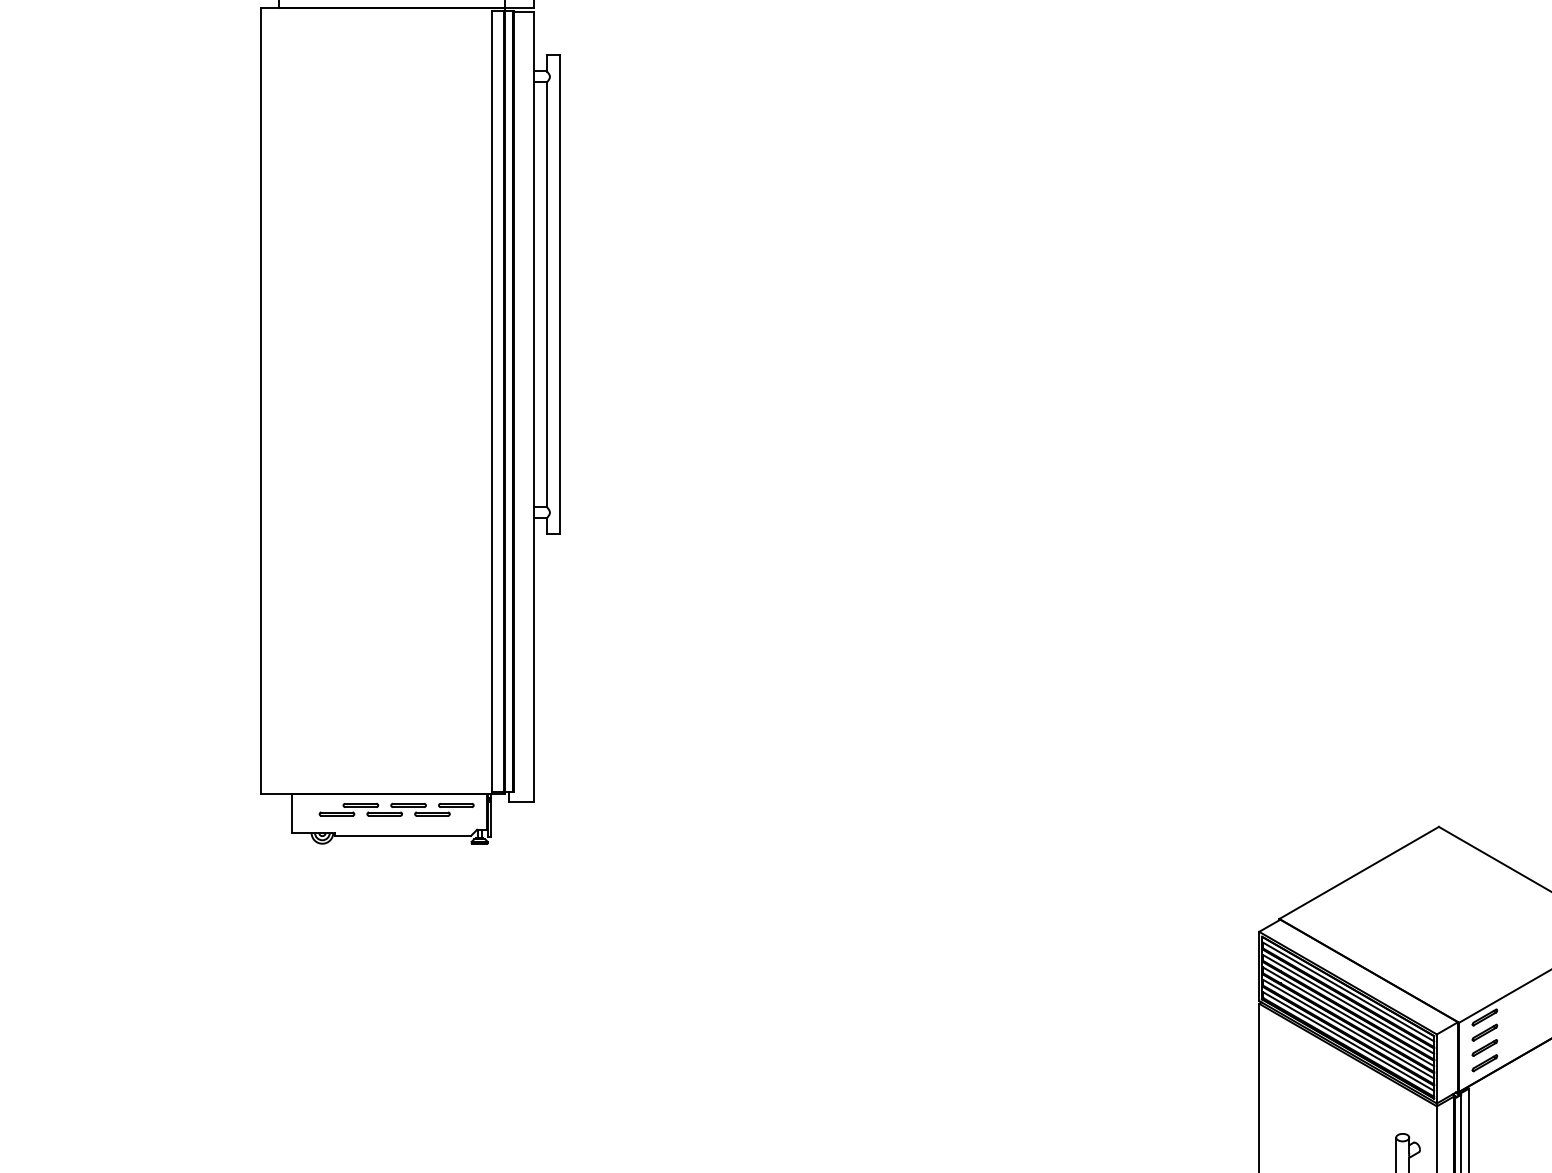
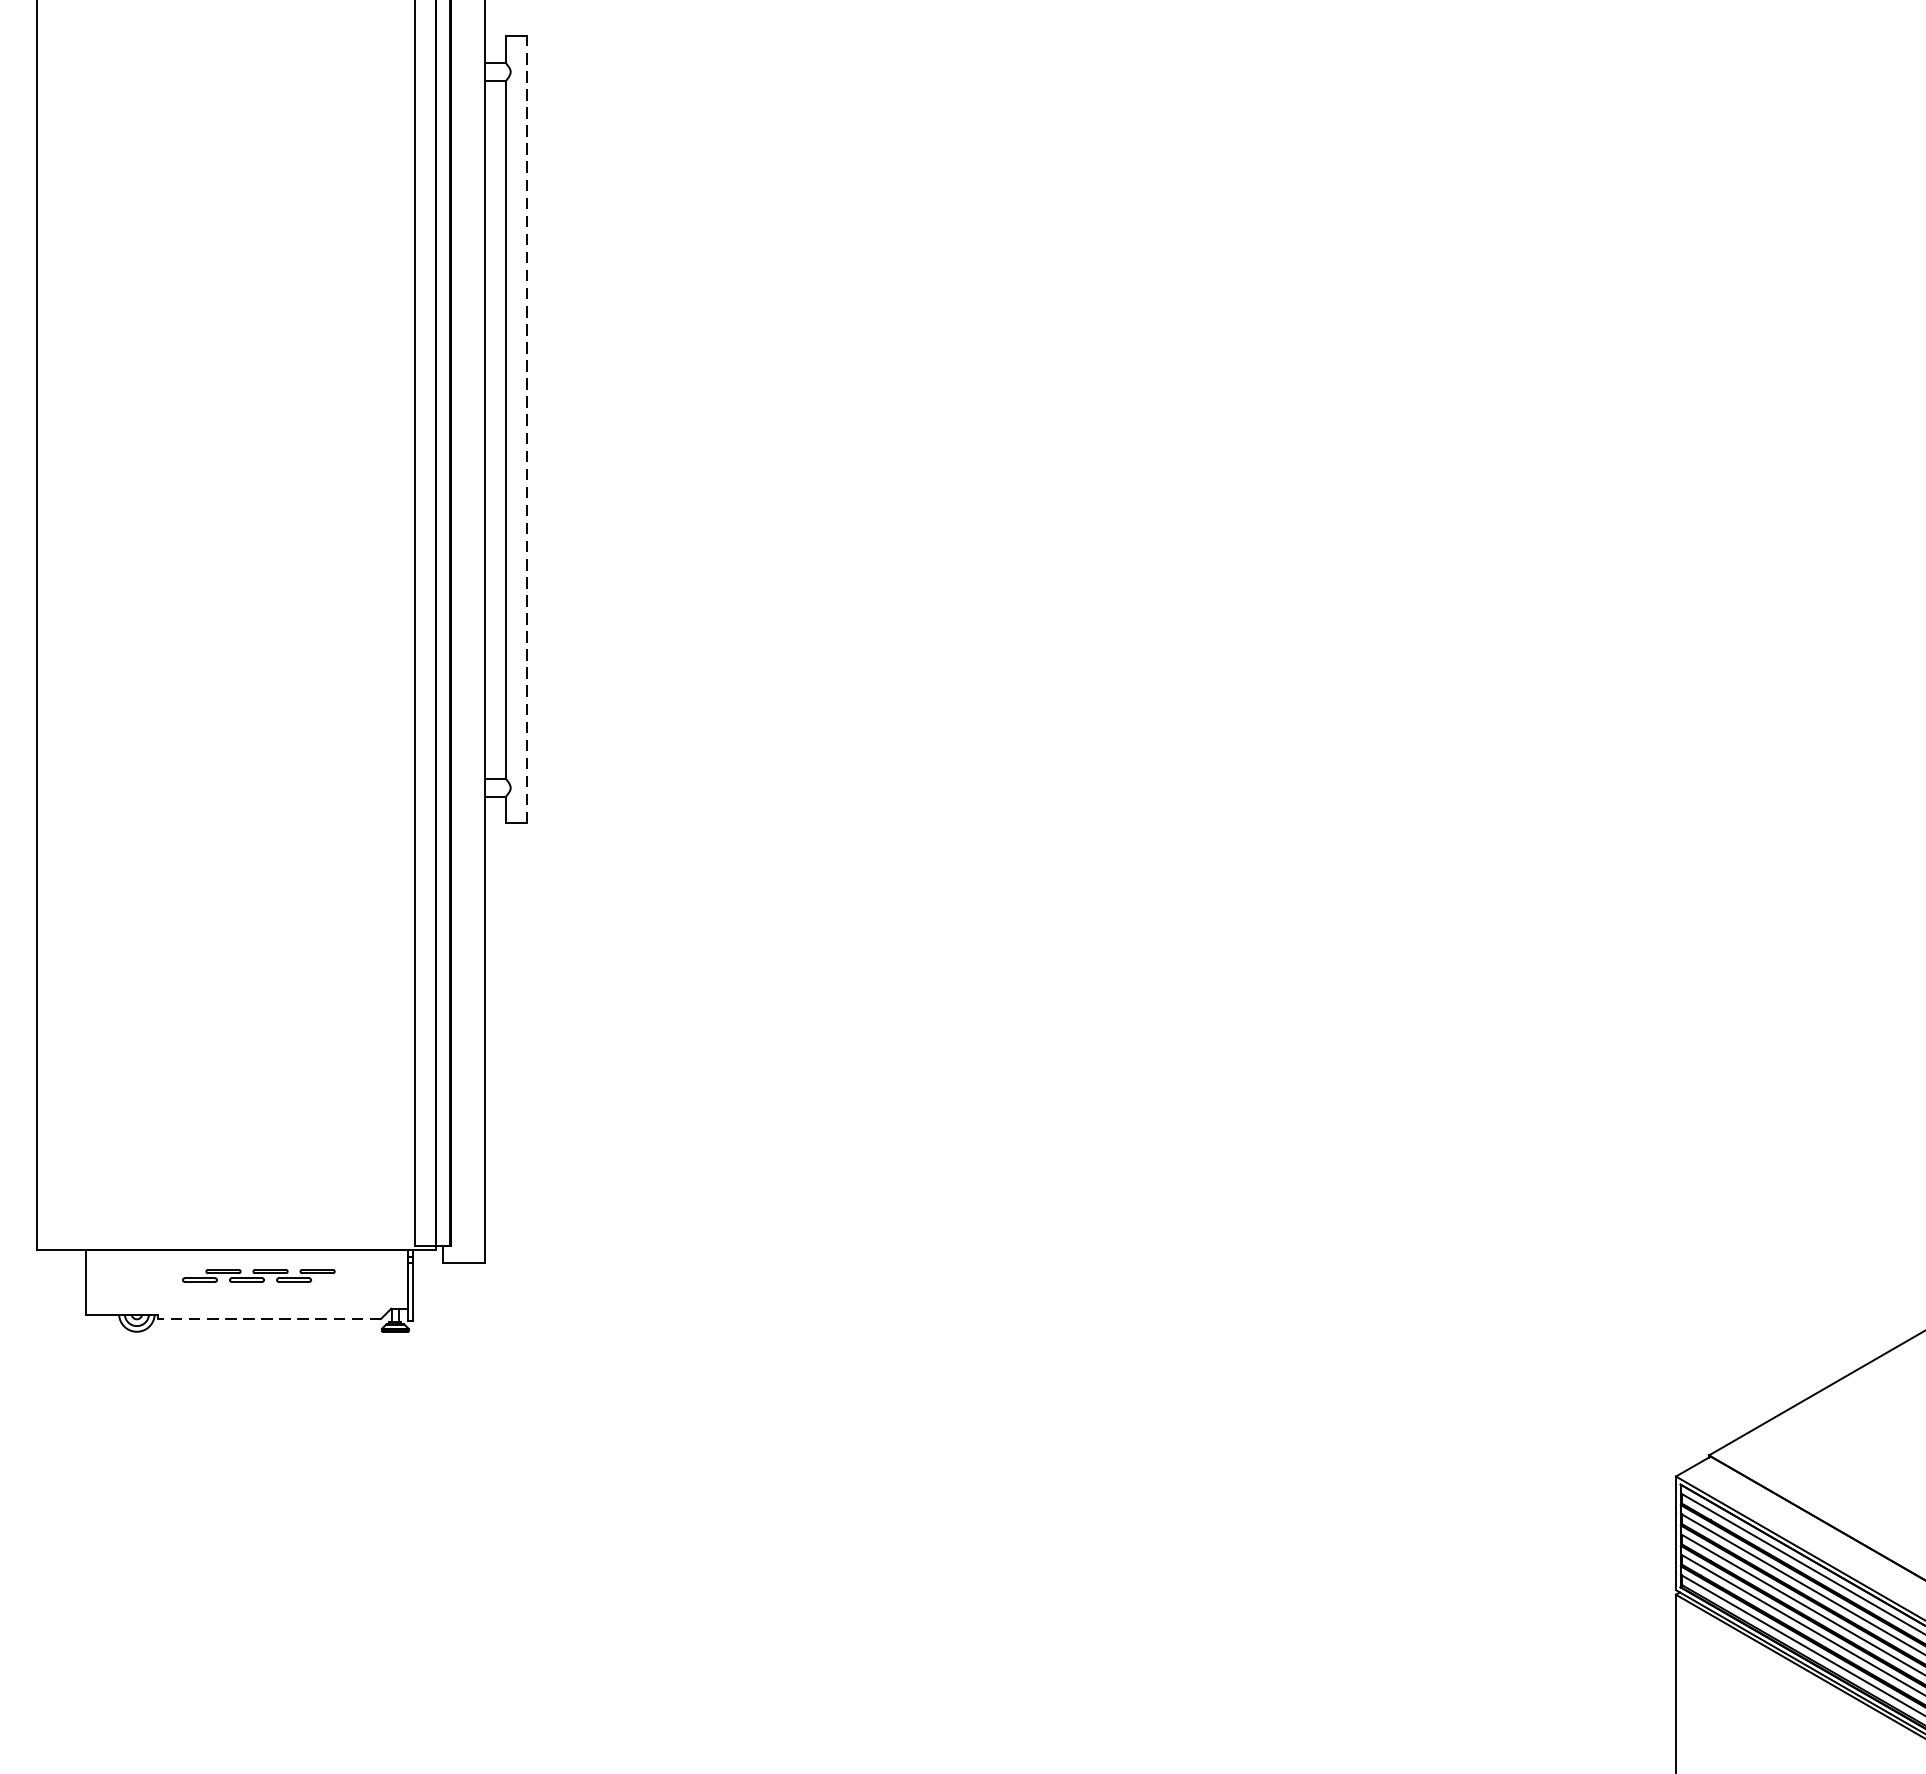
line: (560, 294) -> (528, 429), solid -> dashed
part: (396, 809) -> (258, 1275), size x0.6
line: (402, 835) -> (268, 1318), solid -> dashed

